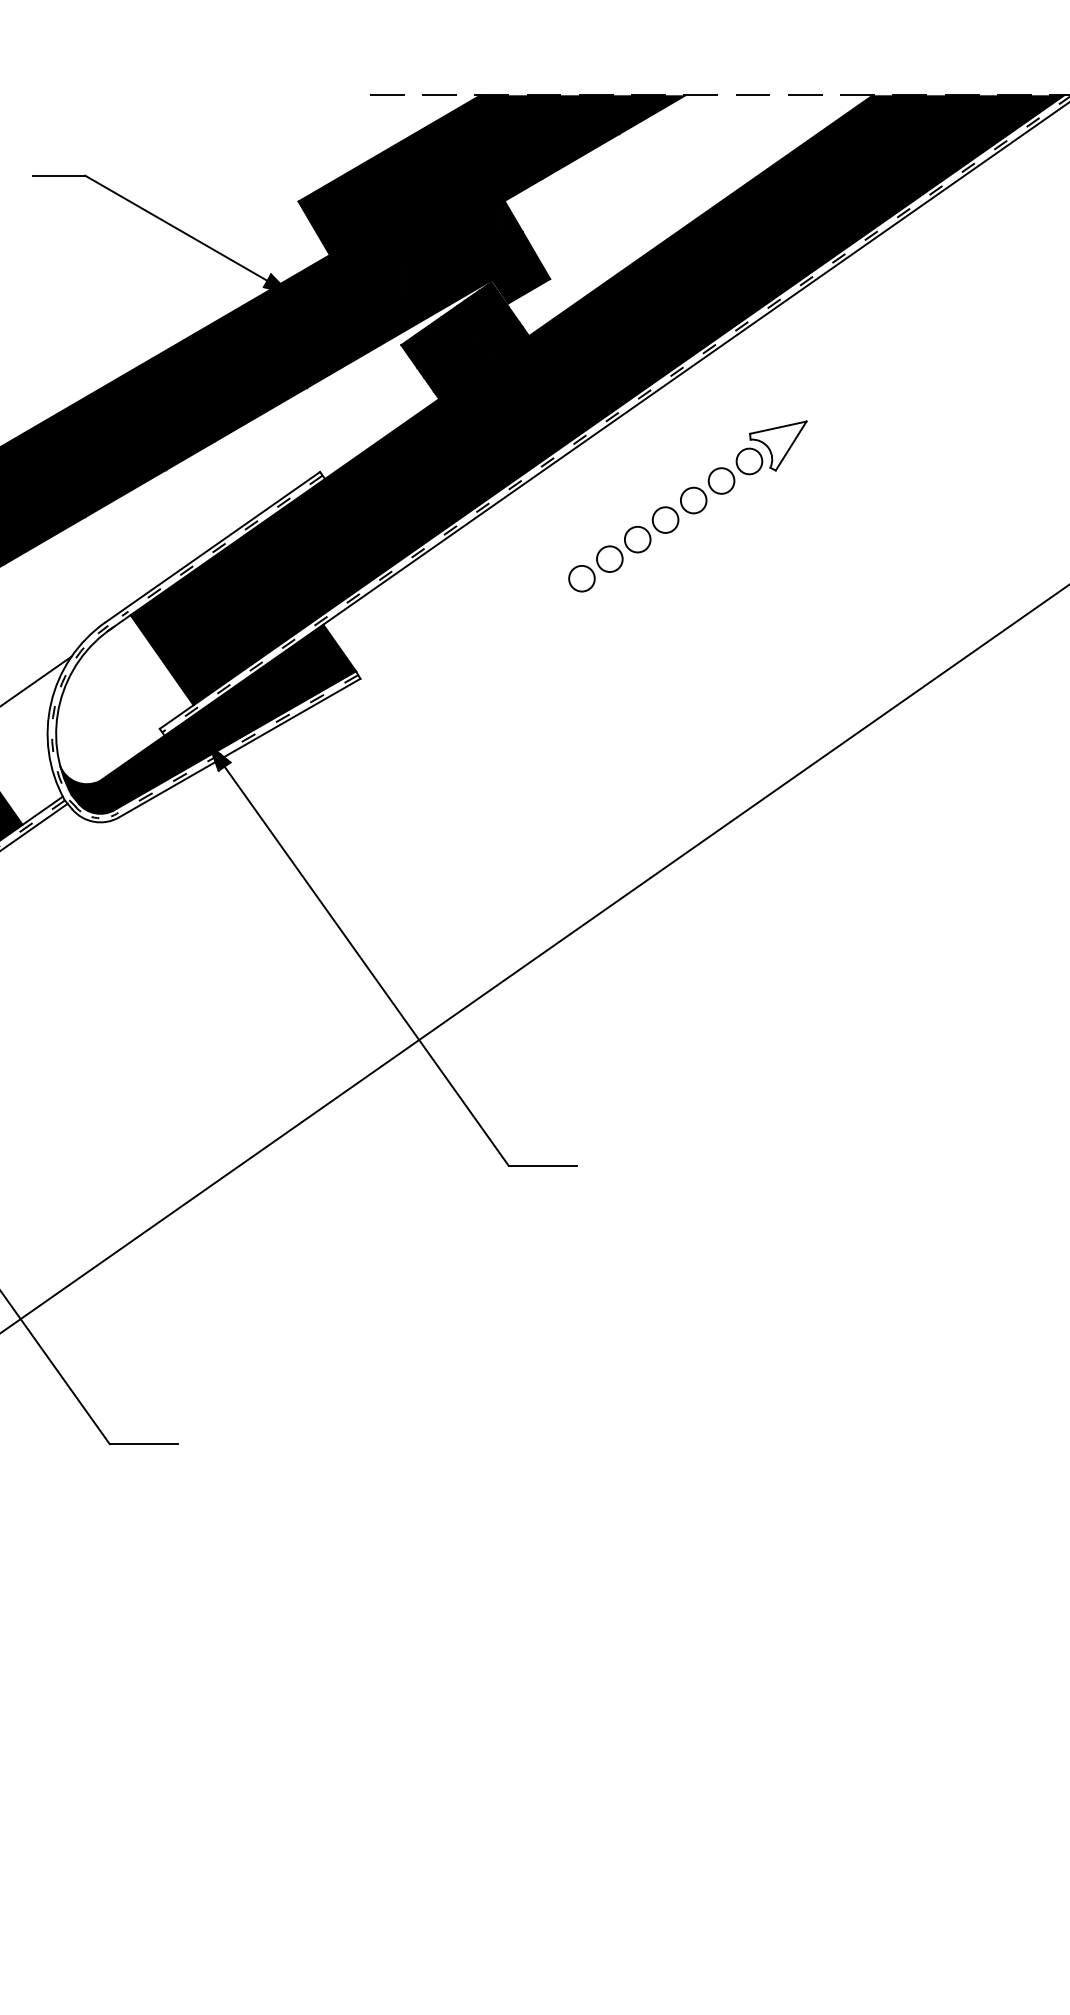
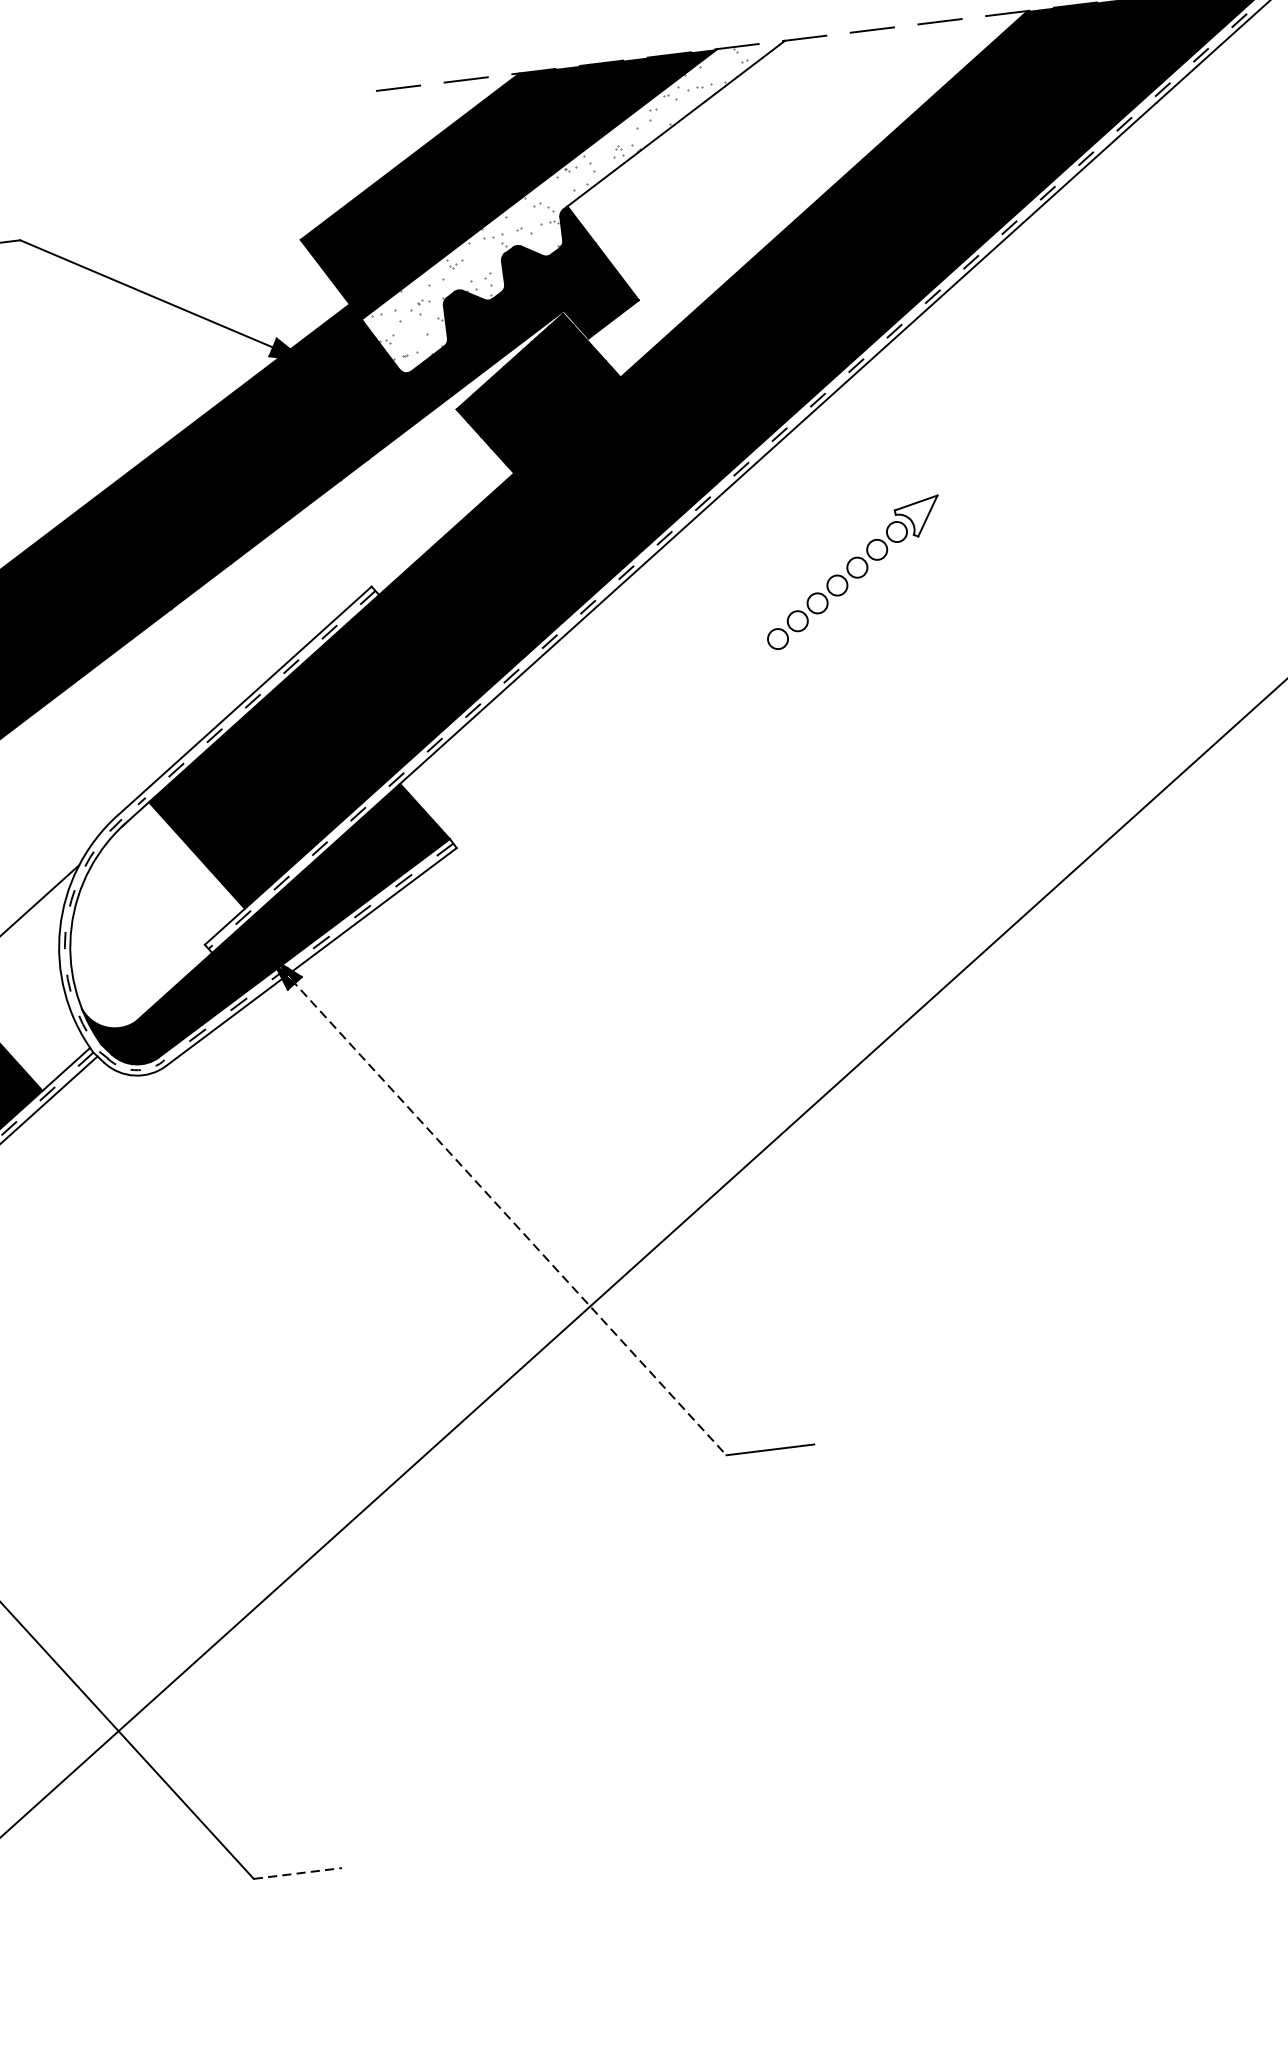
fill: (511, 203) -> (576, 208), removed
part: (687, 506) -> (852, 572), size x0.6
line: (359, 956) -> (499, 1207), solid -> dashed
line: (144, 1444) -> (298, 1873), solid -> dashed

